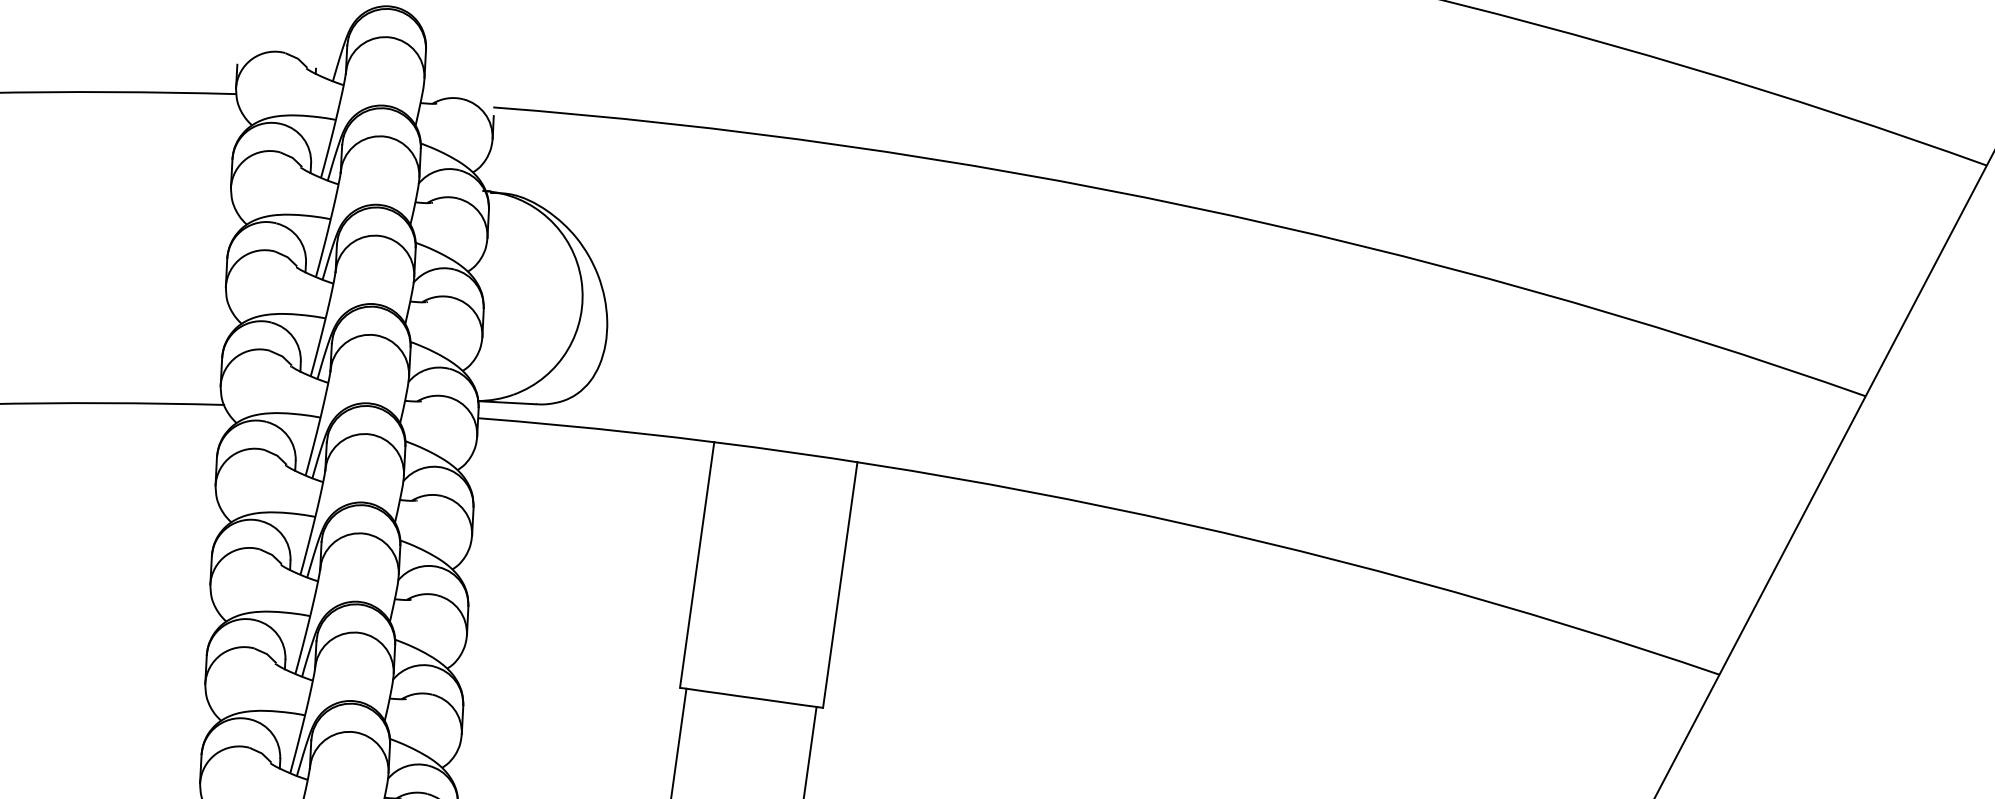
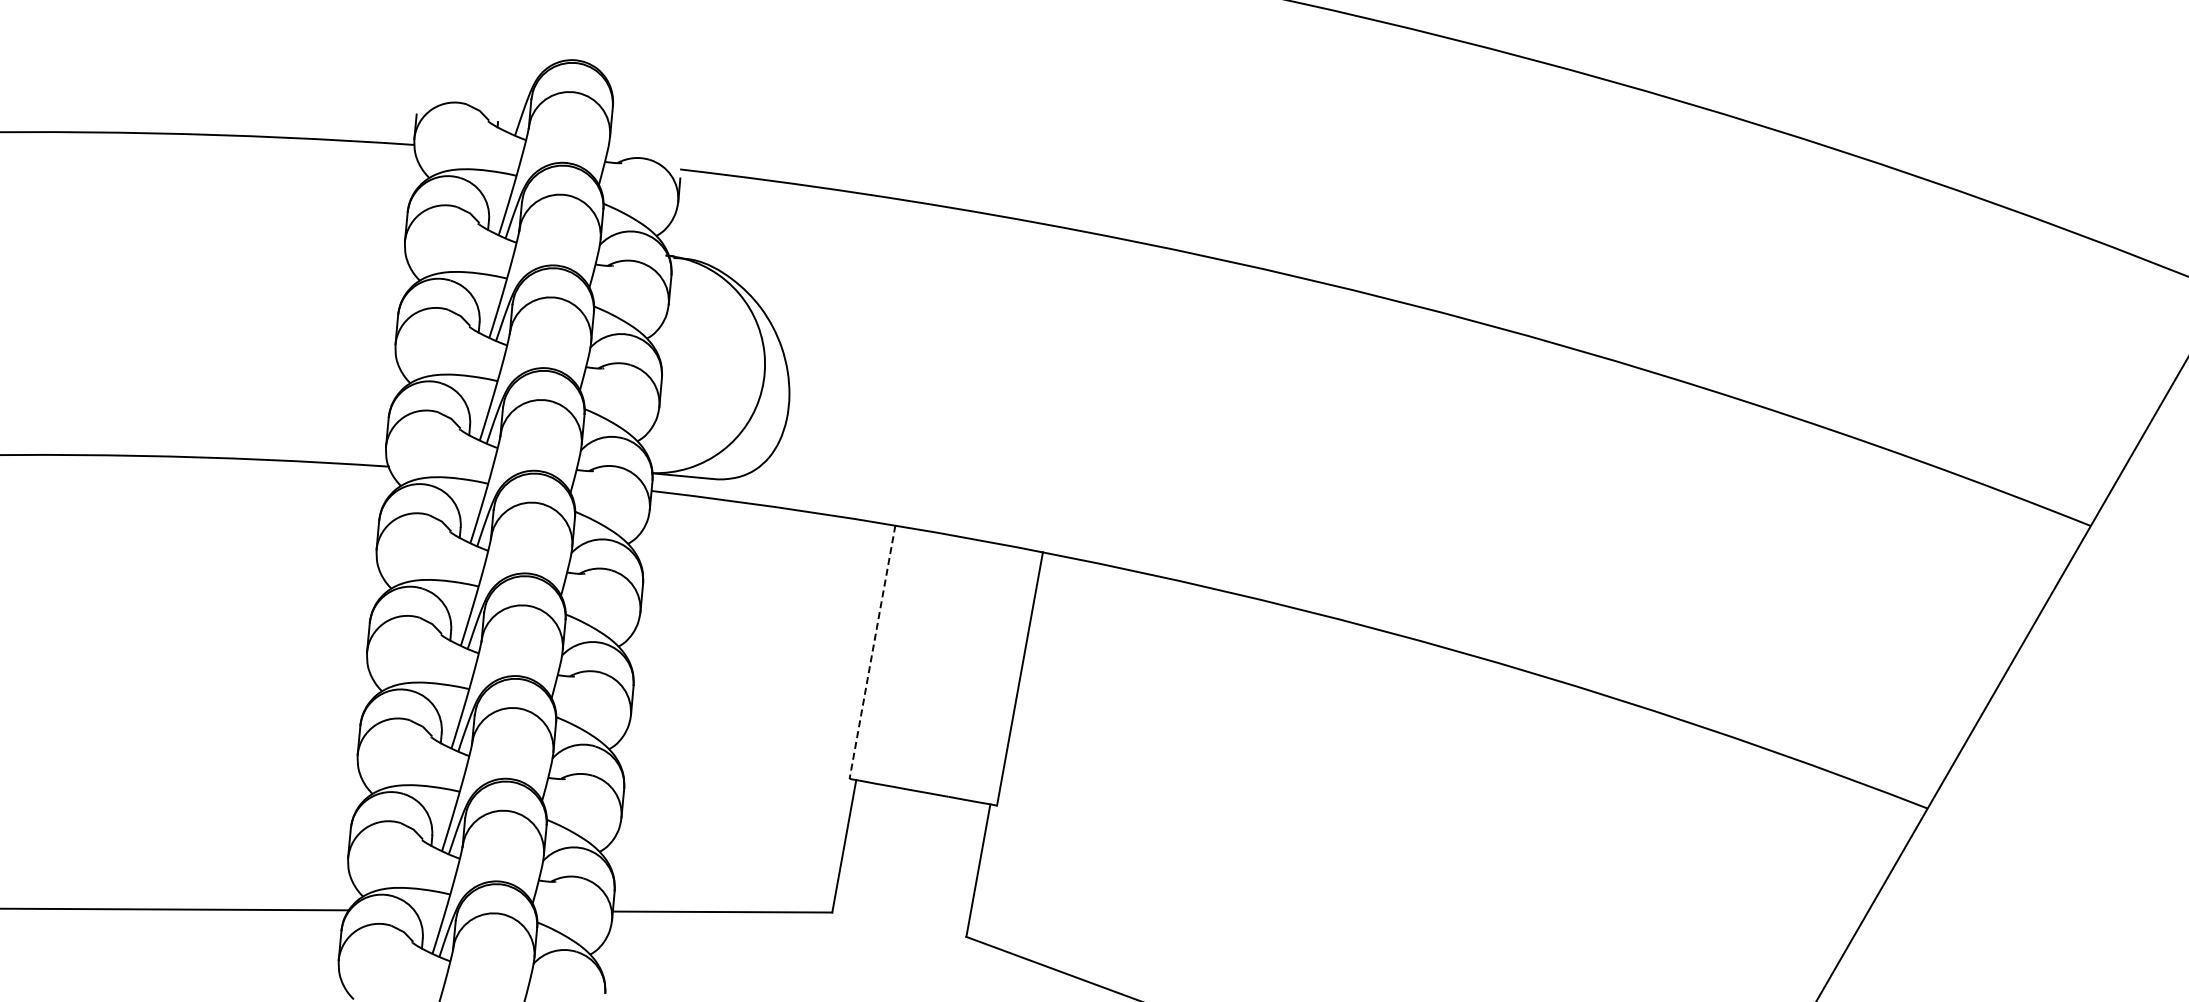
line: (697, 565) -> (872, 652), solid -> dashed

